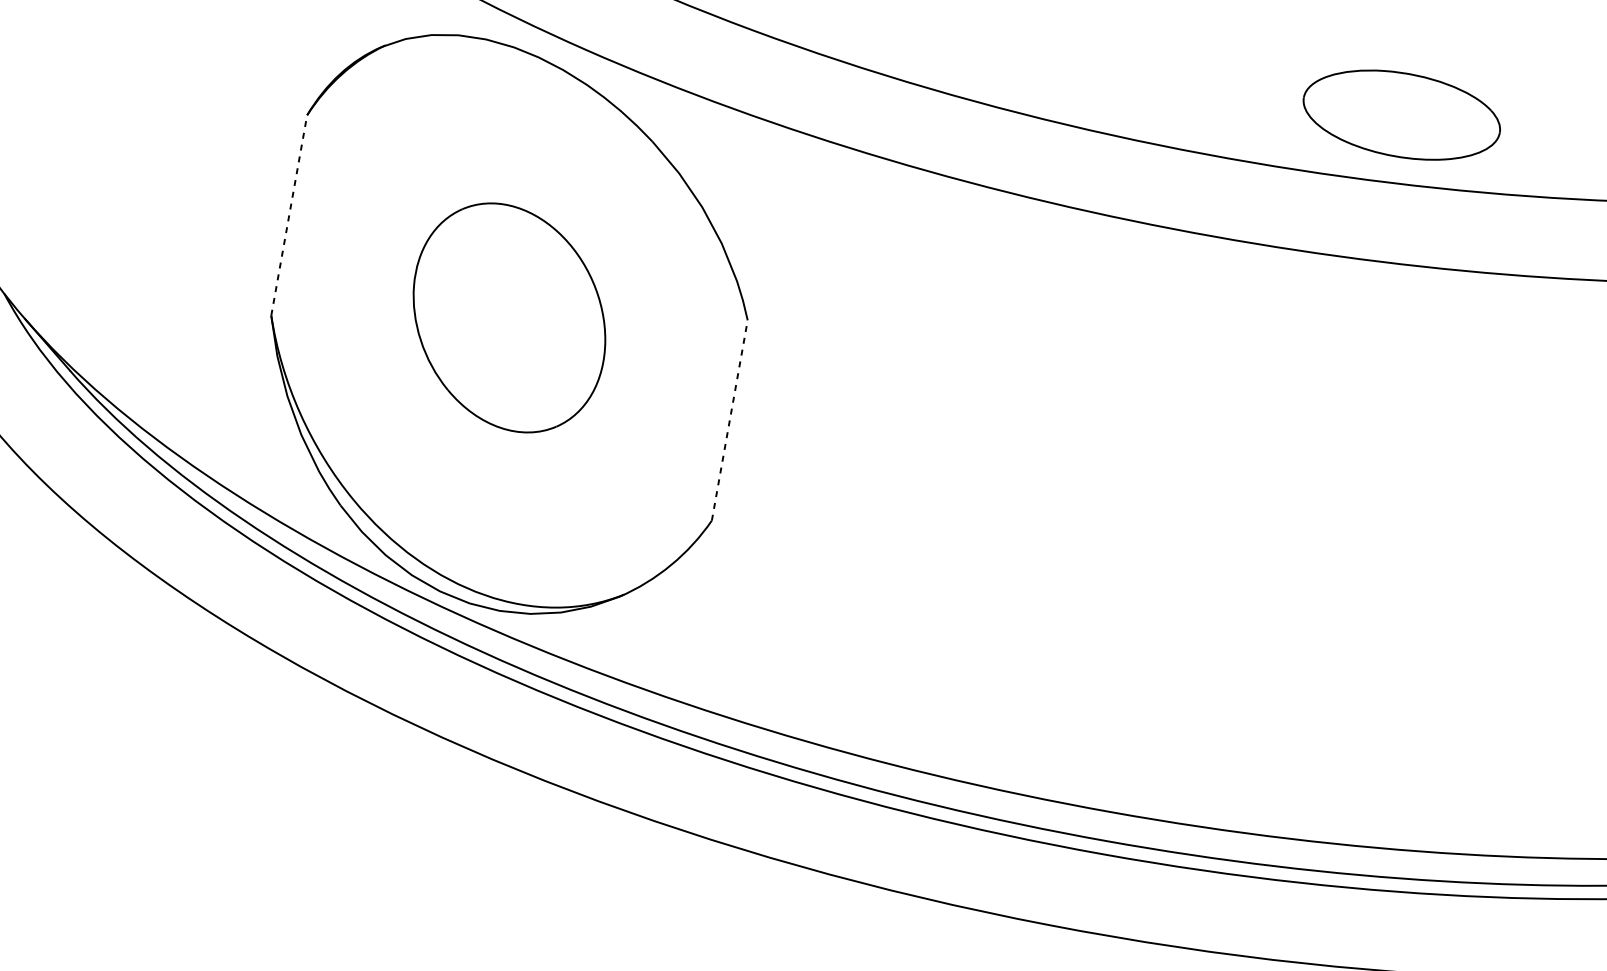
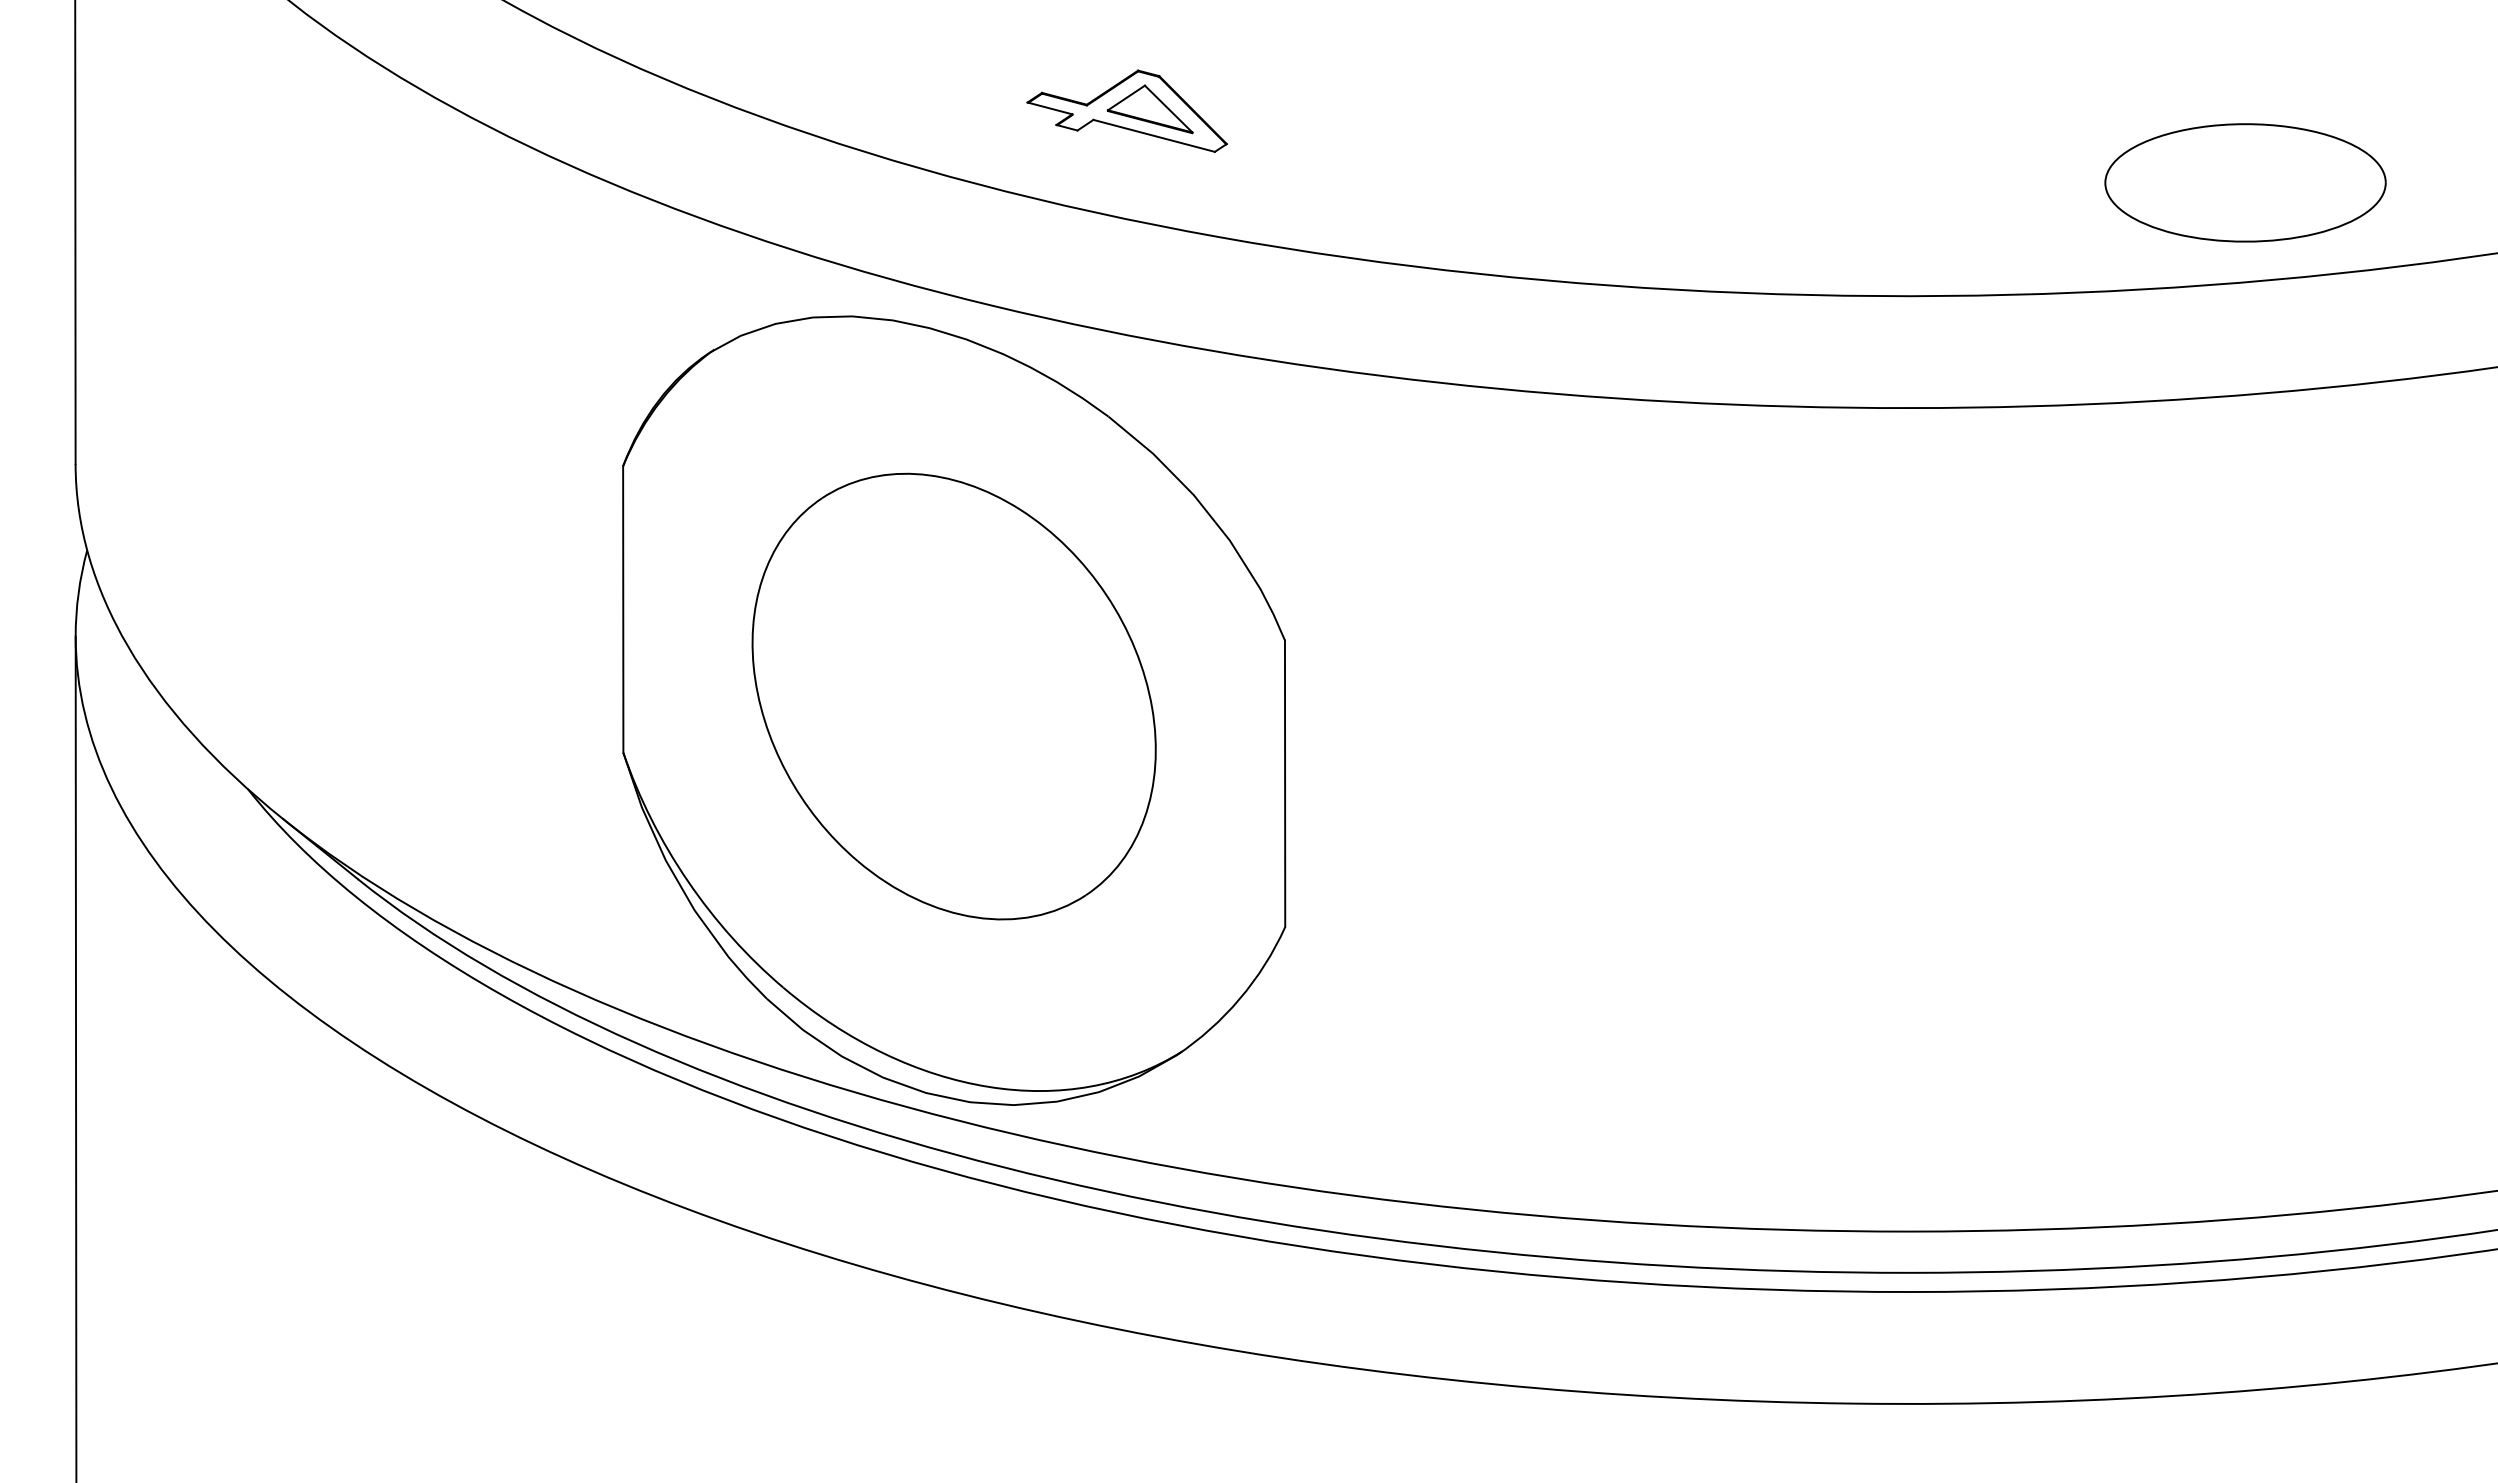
part: (1401, 114) -> (2245, 182), moved
line: (289, 214) -> (623, 608), dashed -> solid
part: (509, 317) -> (953, 696), size x1.43
line: (730, 420) -> (1285, 783), dashed -> solid

